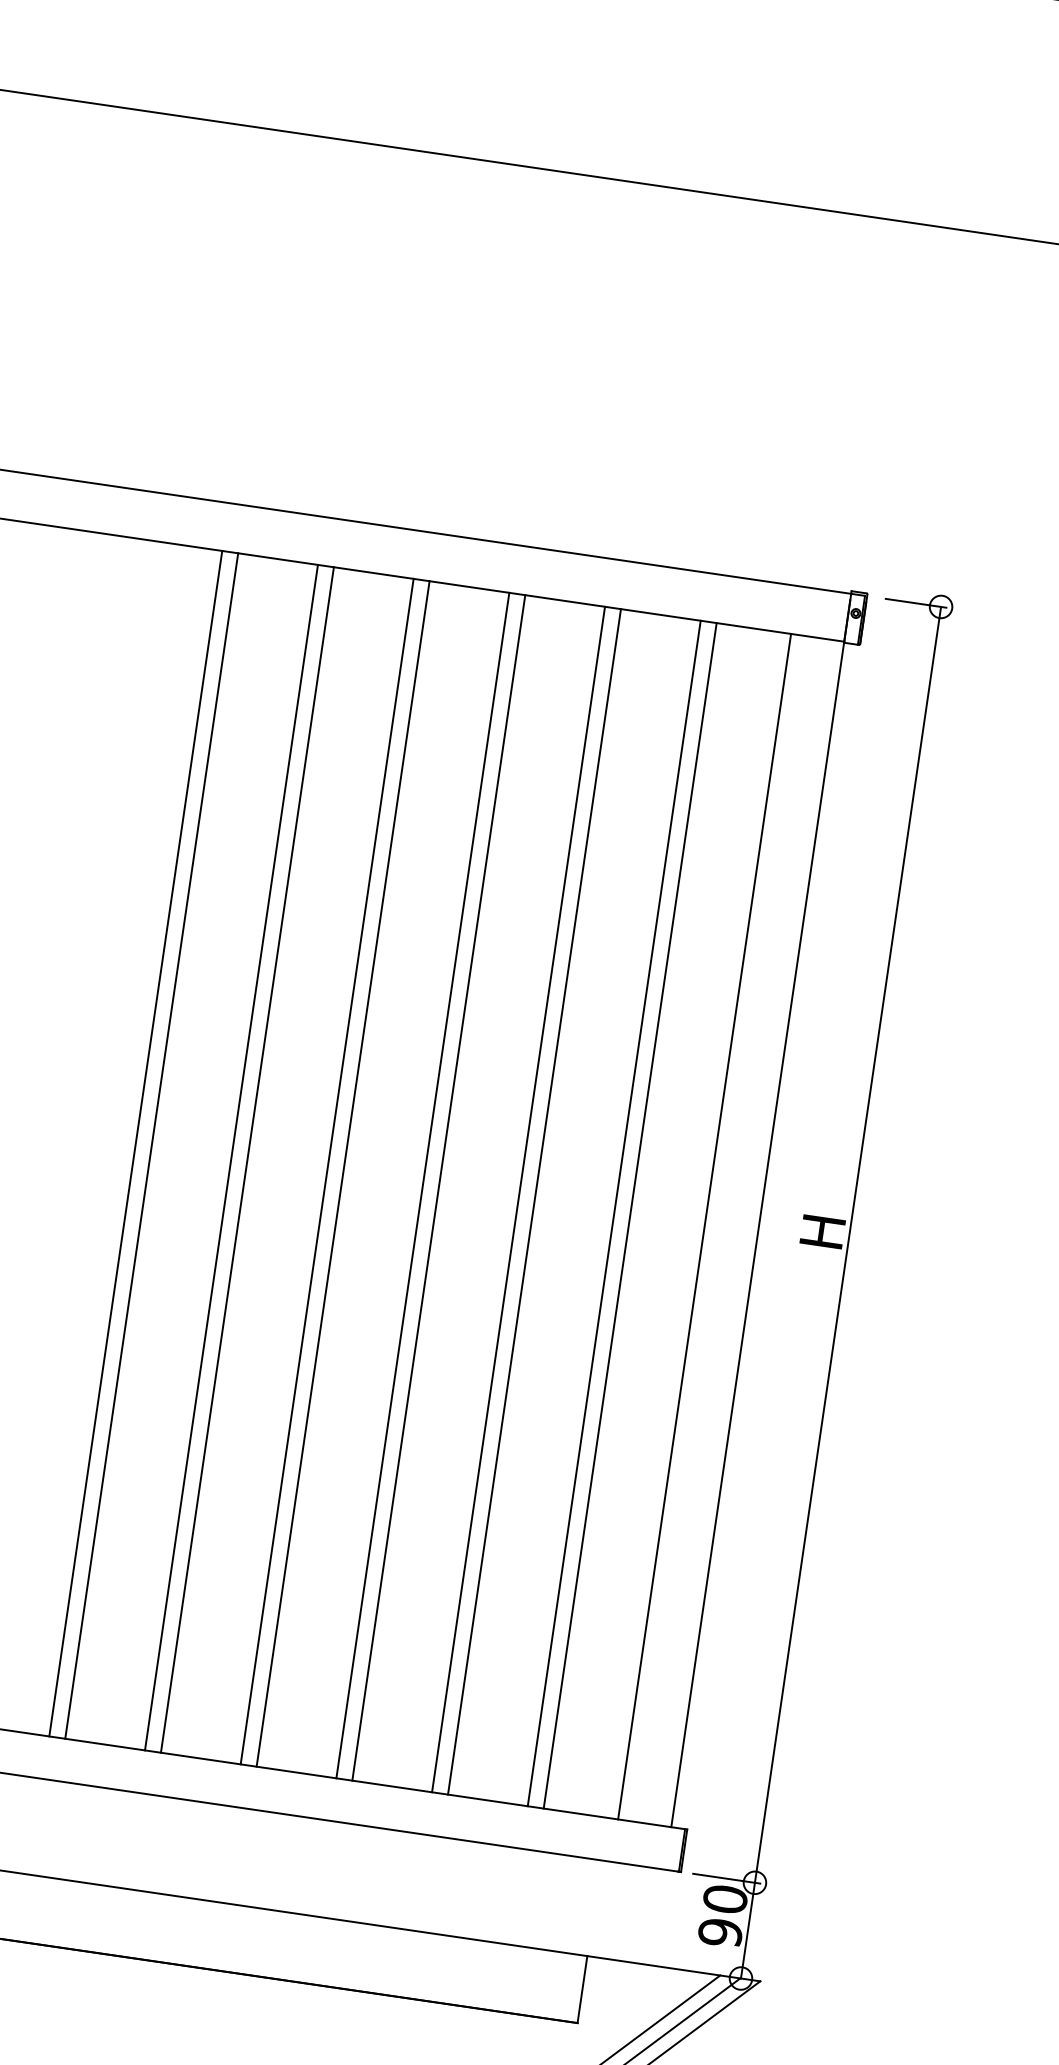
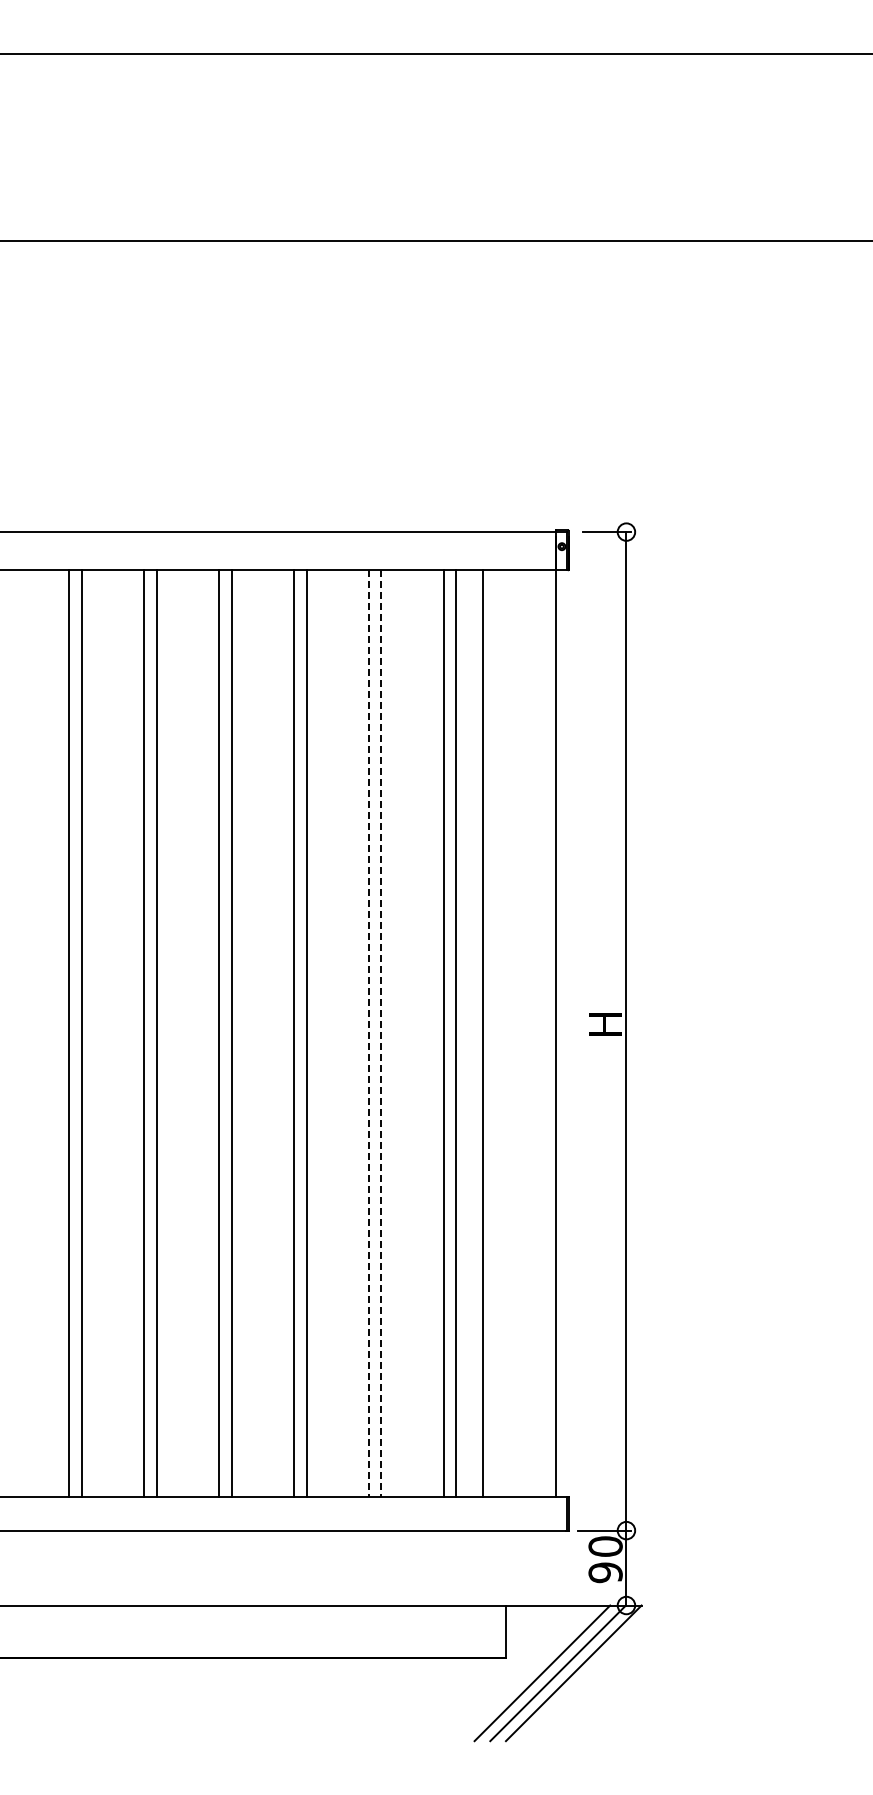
line: (518, 1199) -> (368, 1033), solid -> dashed
line: (534, 1201) -> (381, 1033), solid -> dashed
line: (704, 1226) -> (482, 1033), moved

